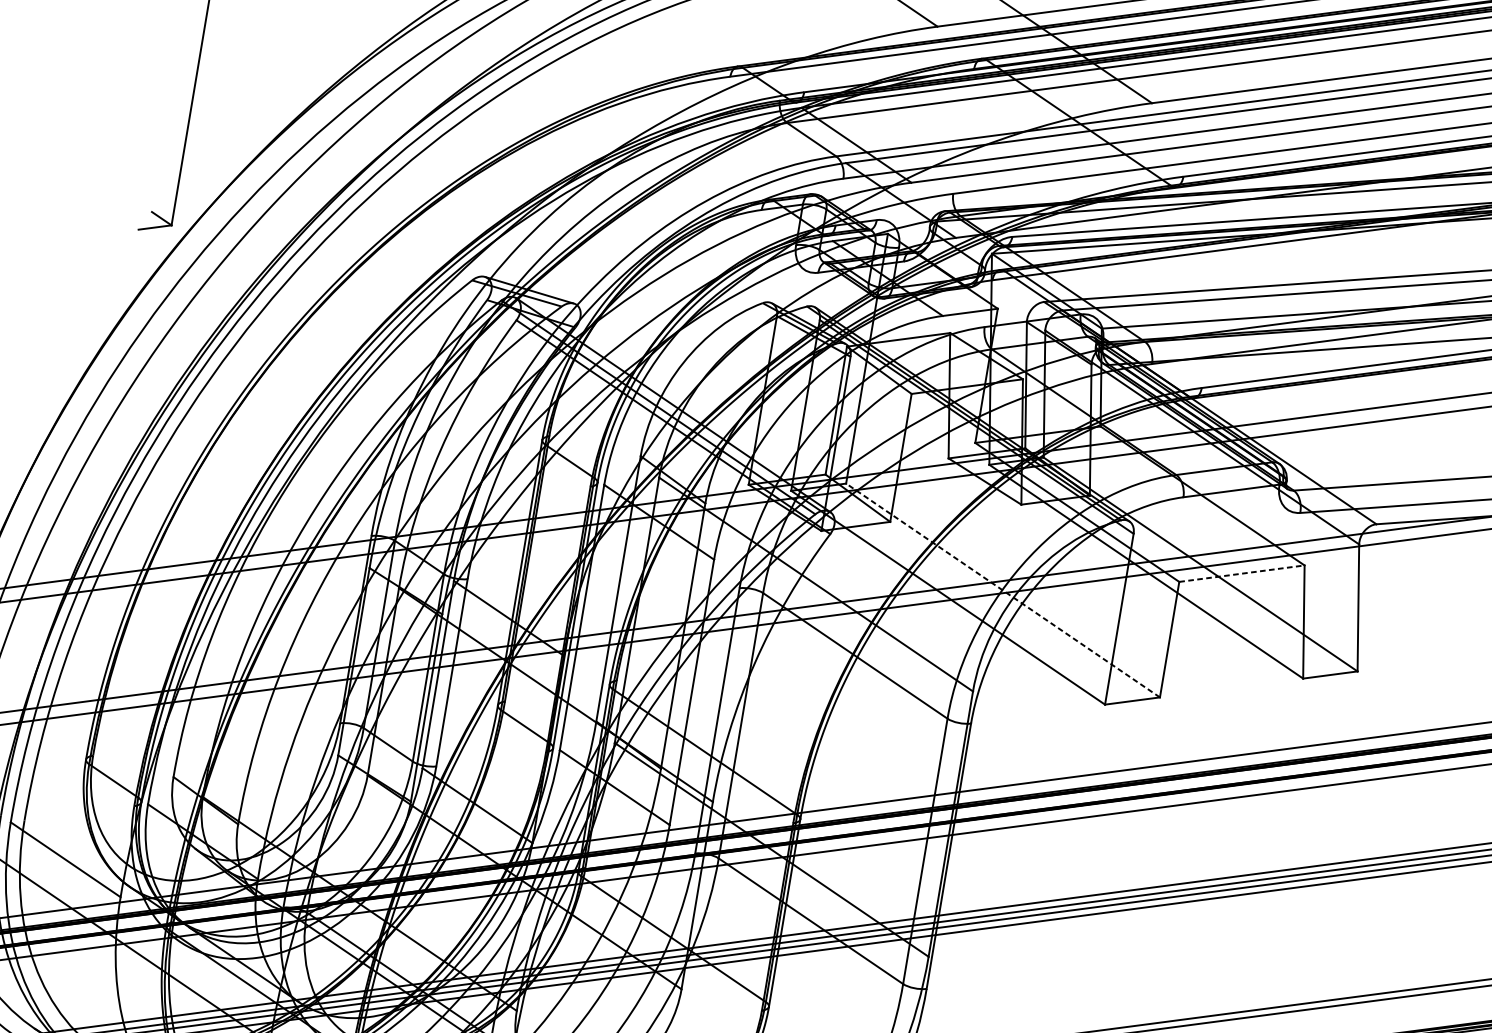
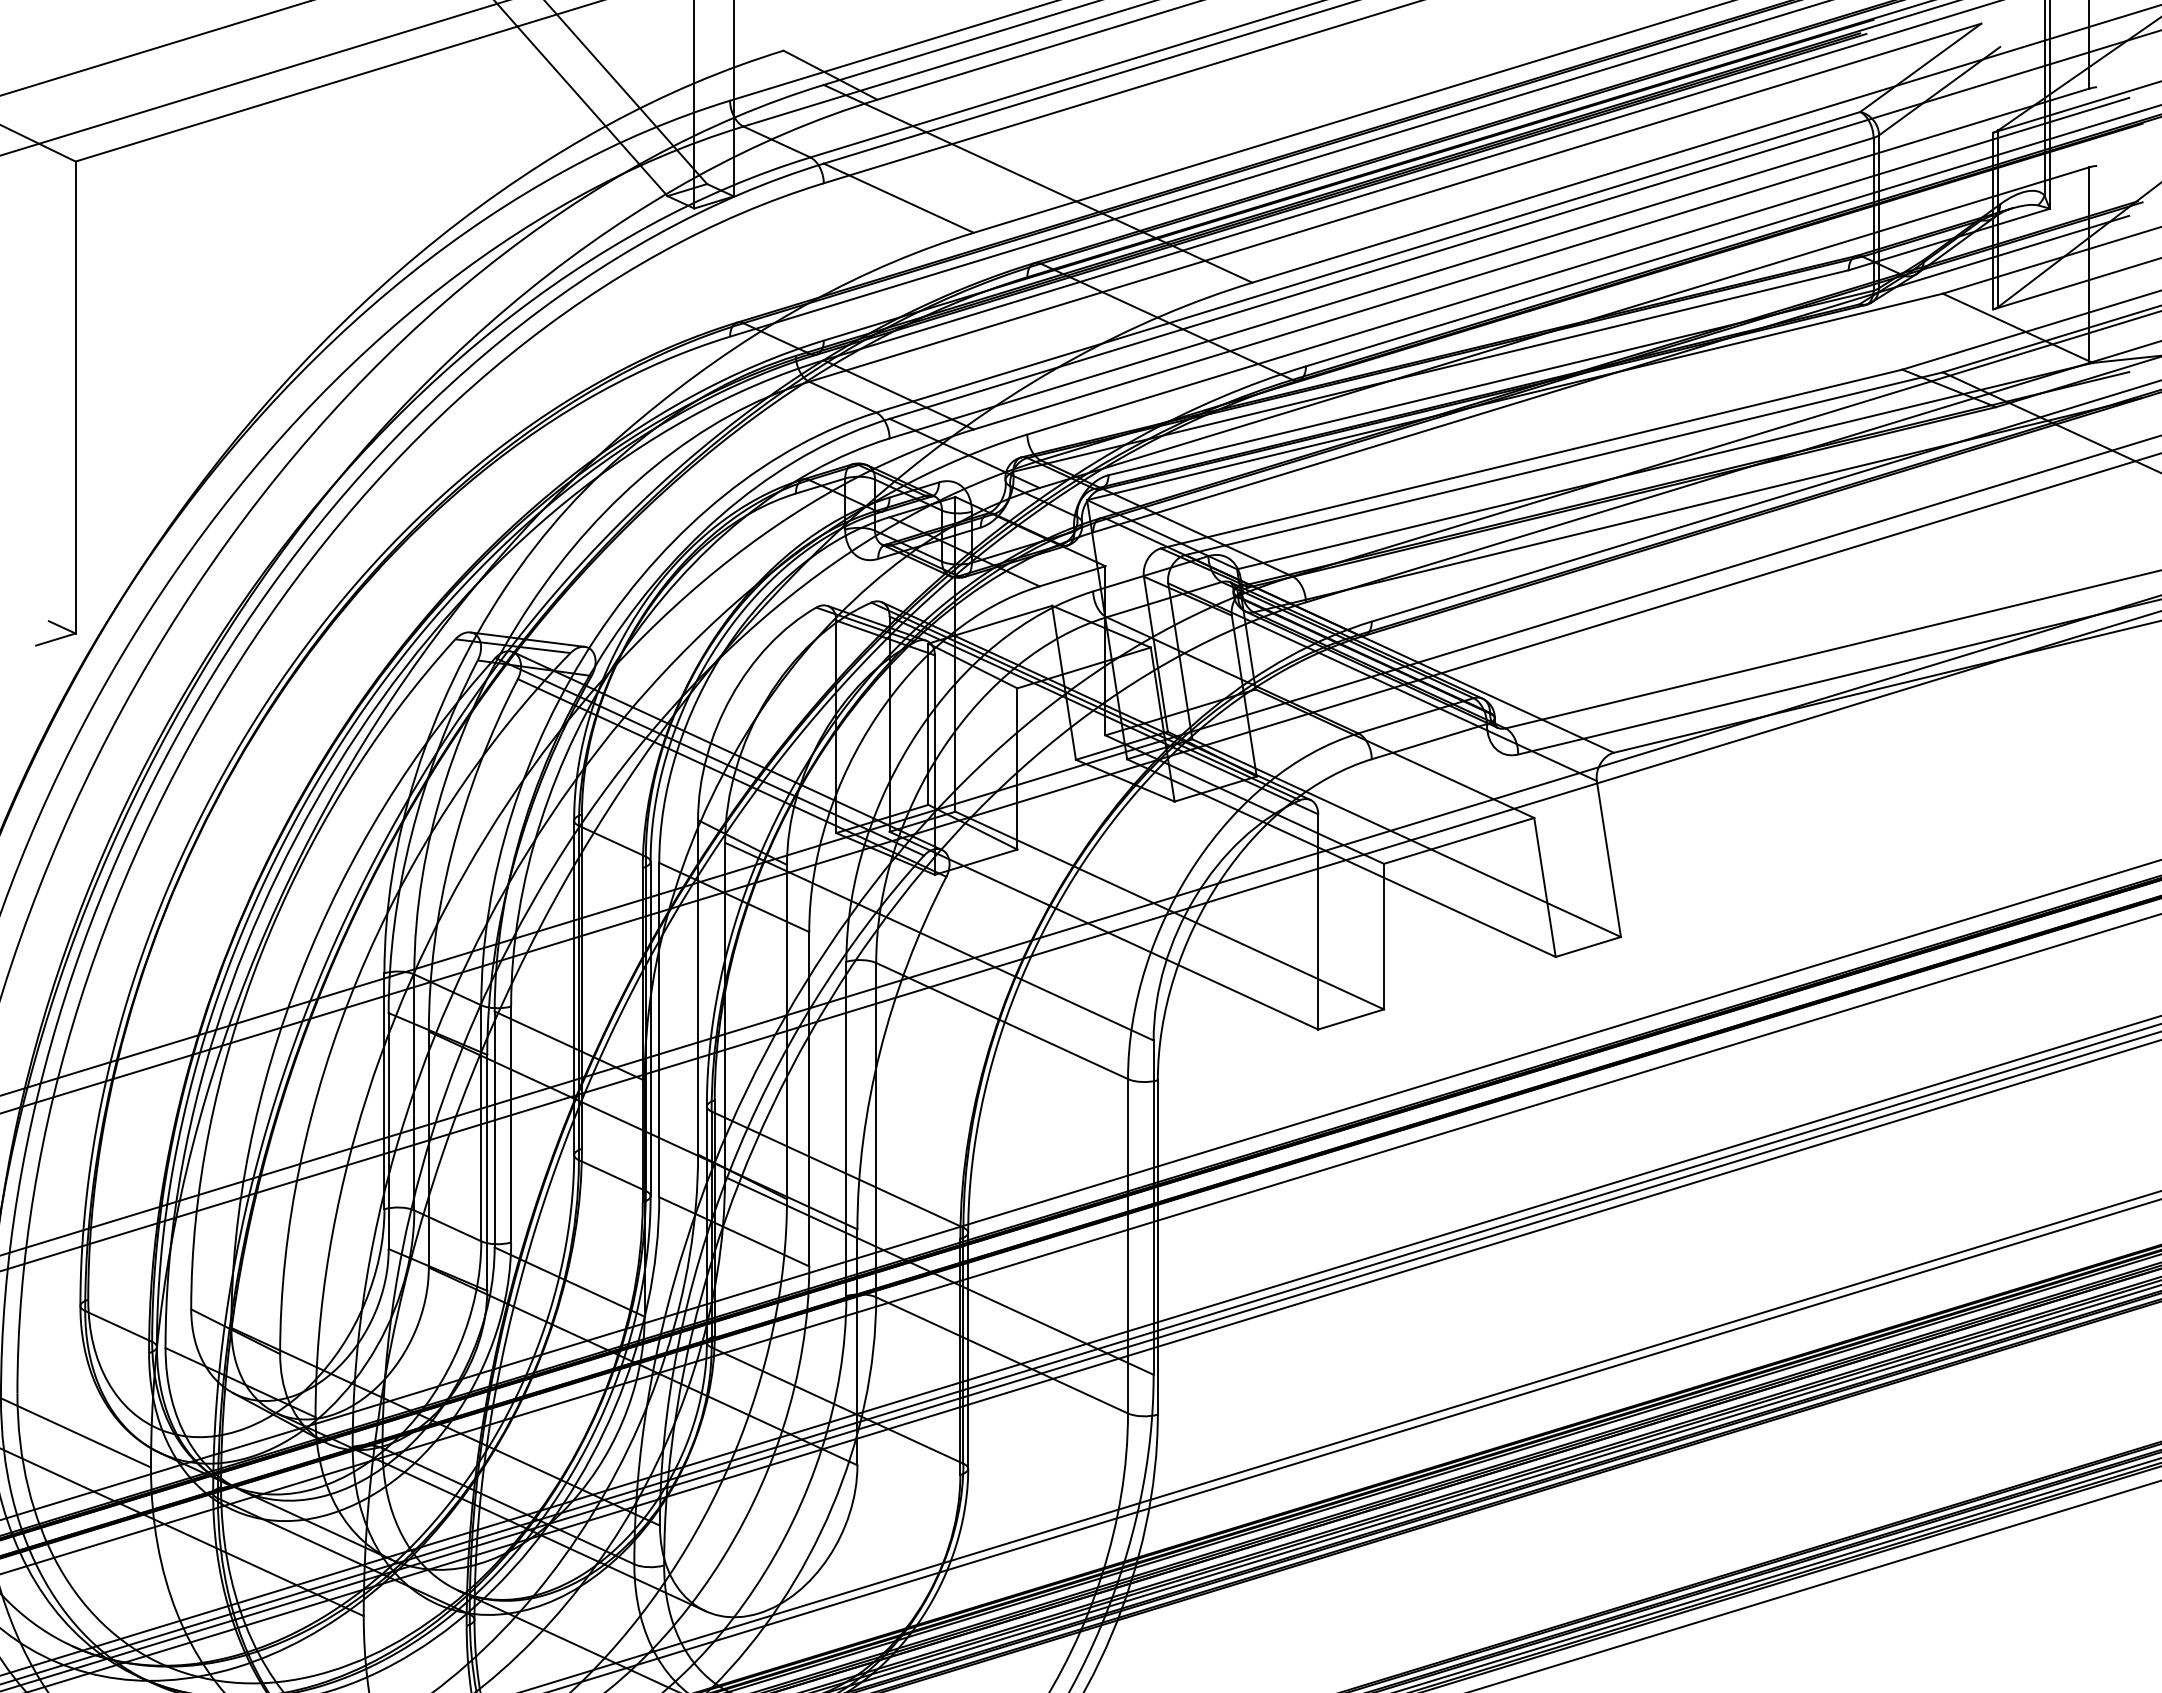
line: (1242, 573) -> (1459, 840), dashed -> solid
line: (1002, 590) -> (1169, 910), dashed -> solid

